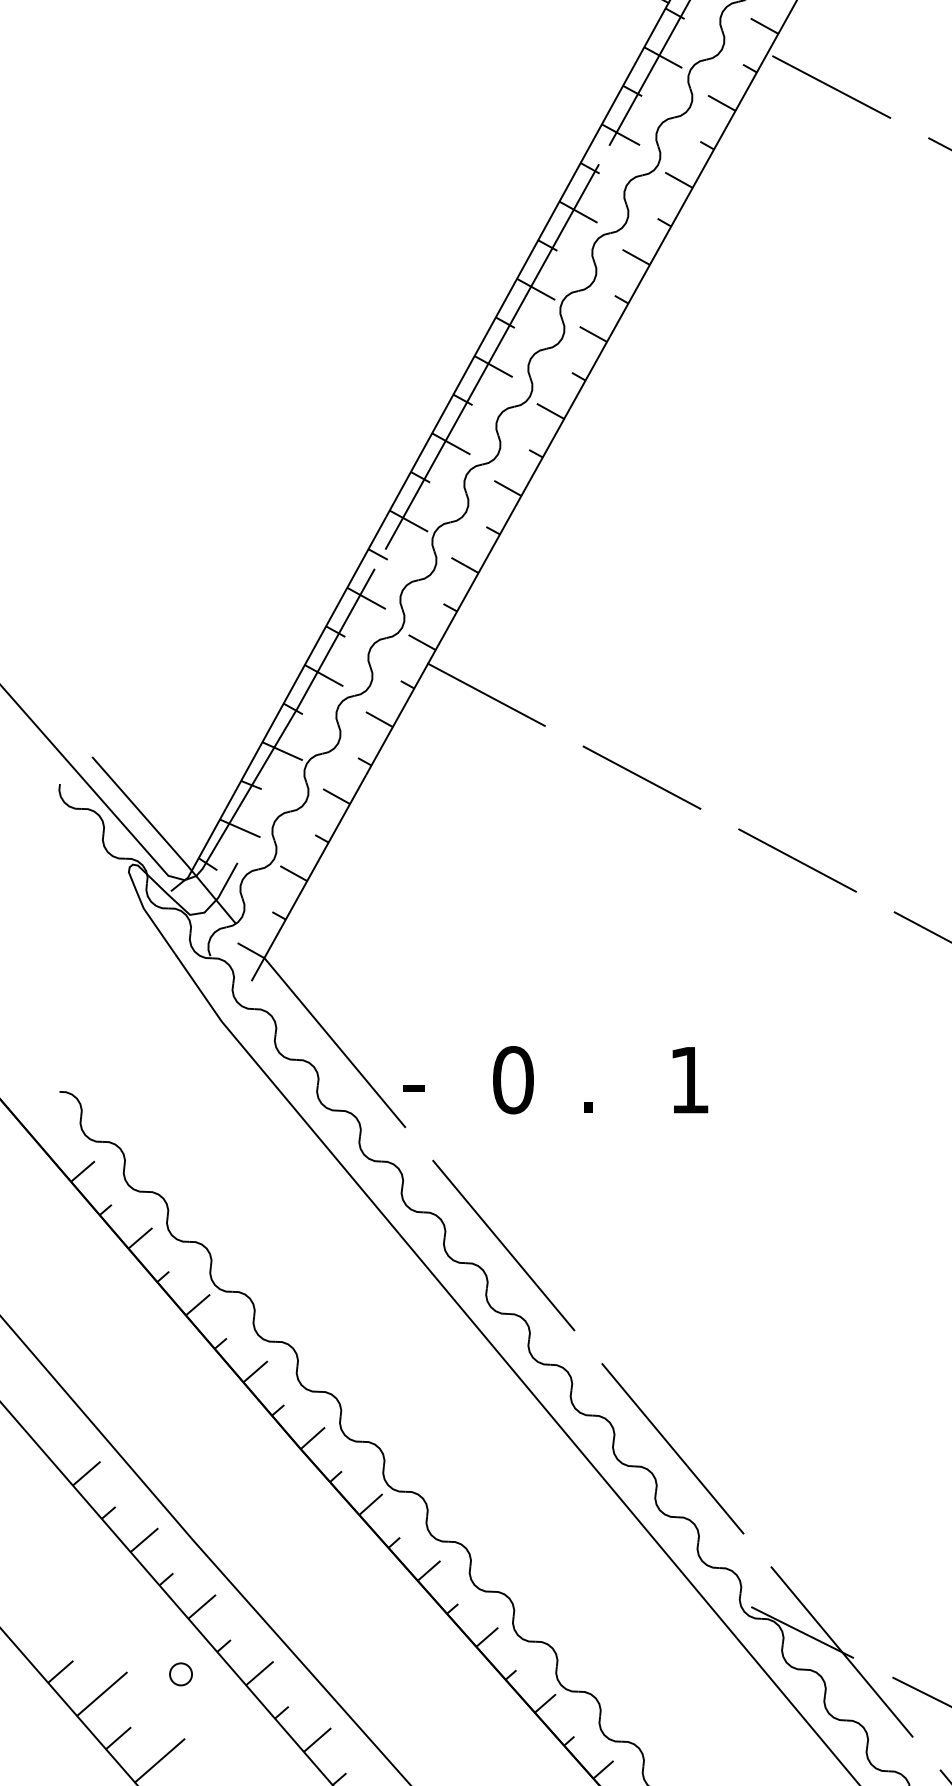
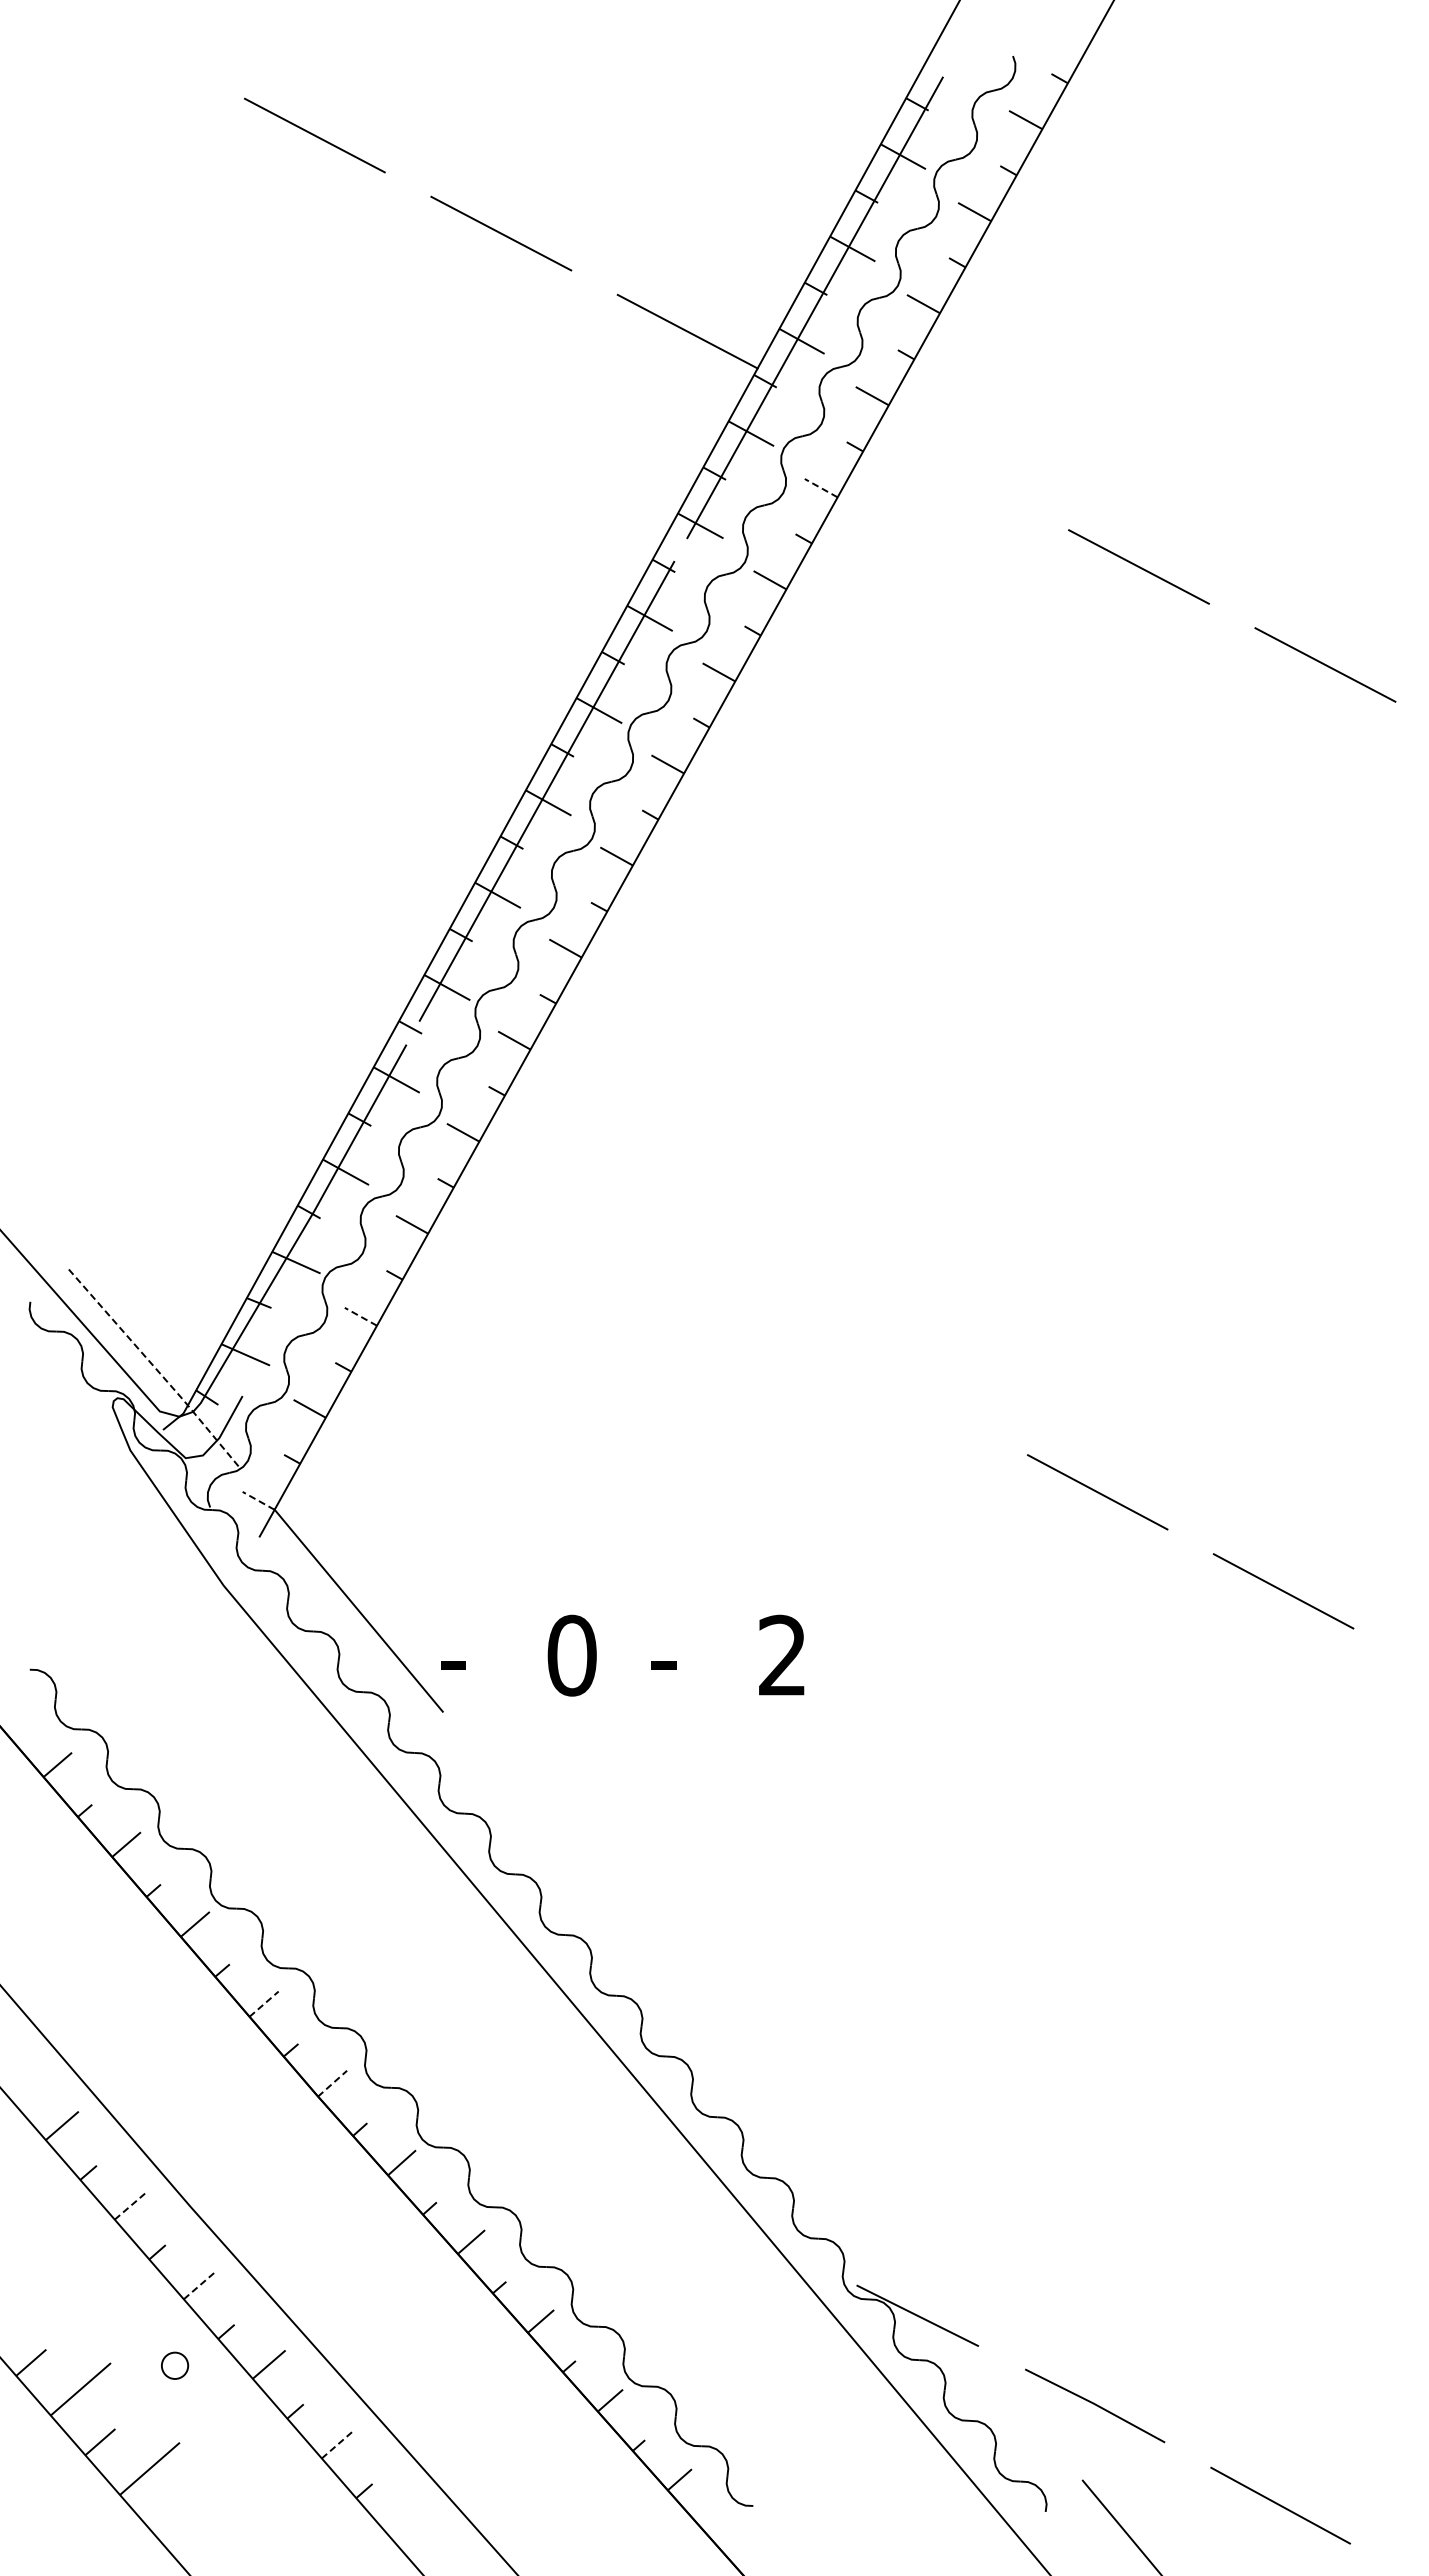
line: (831, 86) -> (952, 468), removed
line: (722, 103) -> (821, 488), solid -> dashed
line: (486, 695) -> (539, 1195), removed
line: (641, 777) -> (725, 1294), removed
line: (336, 796) -> (360, 1316), solid -> dashed
line: (165, 840) -> (156, 1369), solid -> dashed
line: (797, 860) -> (911, 1393), removed
line: (250, 950) -> (258, 1500), solid -> dashed
text: (688, 1079) -> (781, 1654), 1 -> 2
text: (589, 1098) -> (663, 1677), . -> -
line: (503, 1245) -> (560, 1853), removed
line: (255, 1371) -> (264, 2003), solid -> dashed
line: (312, 1438) -> (332, 2083), solid -> dashed
line: (672, 1449) -> (762, 2096), removed
line: (144, 1540) -> (131, 2205), solid -> dashed
line: (202, 1607) -> (200, 2285), solid -> dashed
line: (841, 1651) -> (964, 2338), removed
line: (317, 1740) -> (338, 2444), solid -> dashed

